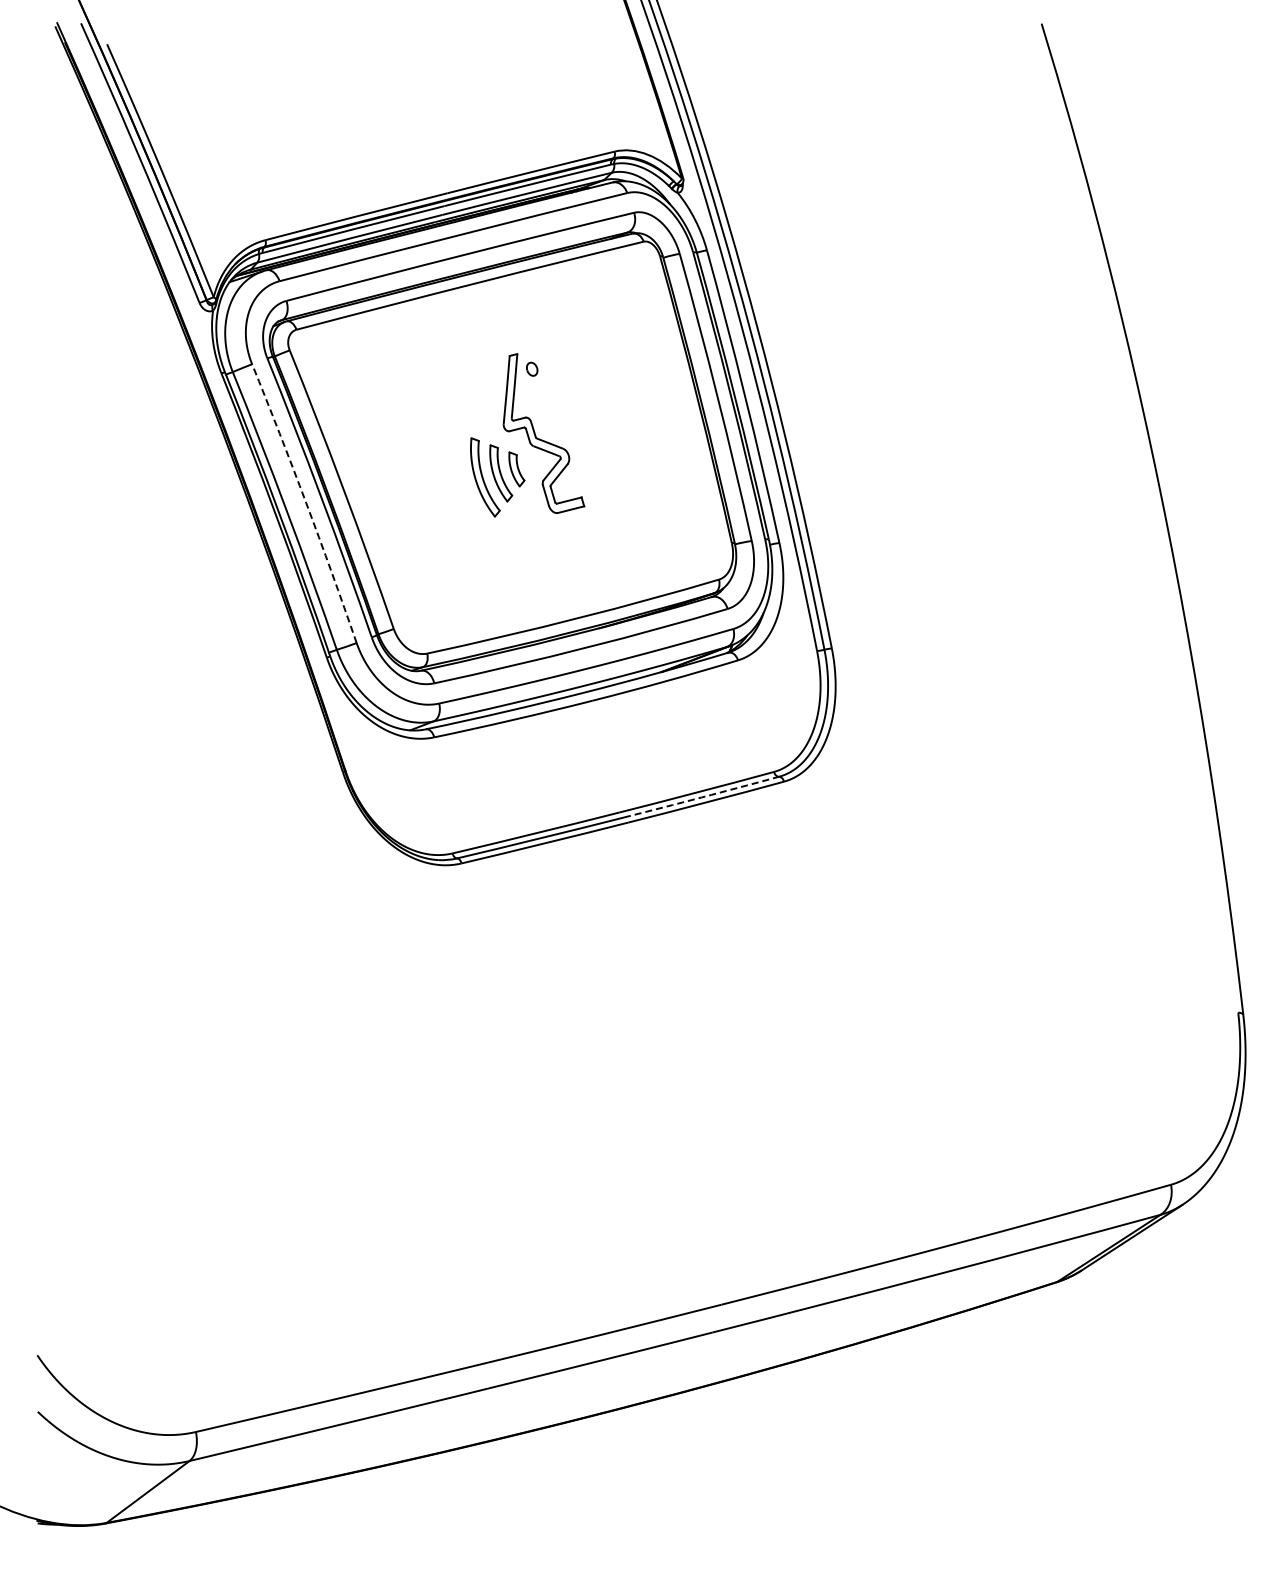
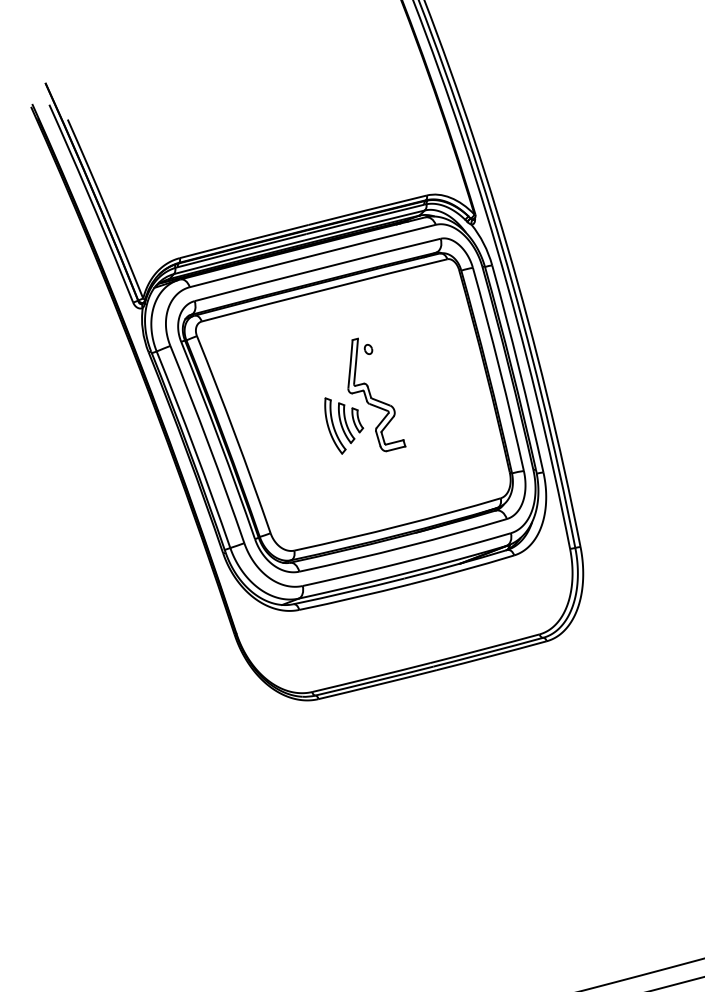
arc: (306, 502) -> (208, 443), dashed -> solid
arc: (701, 797) -> (488, 652), dashed -> solid

